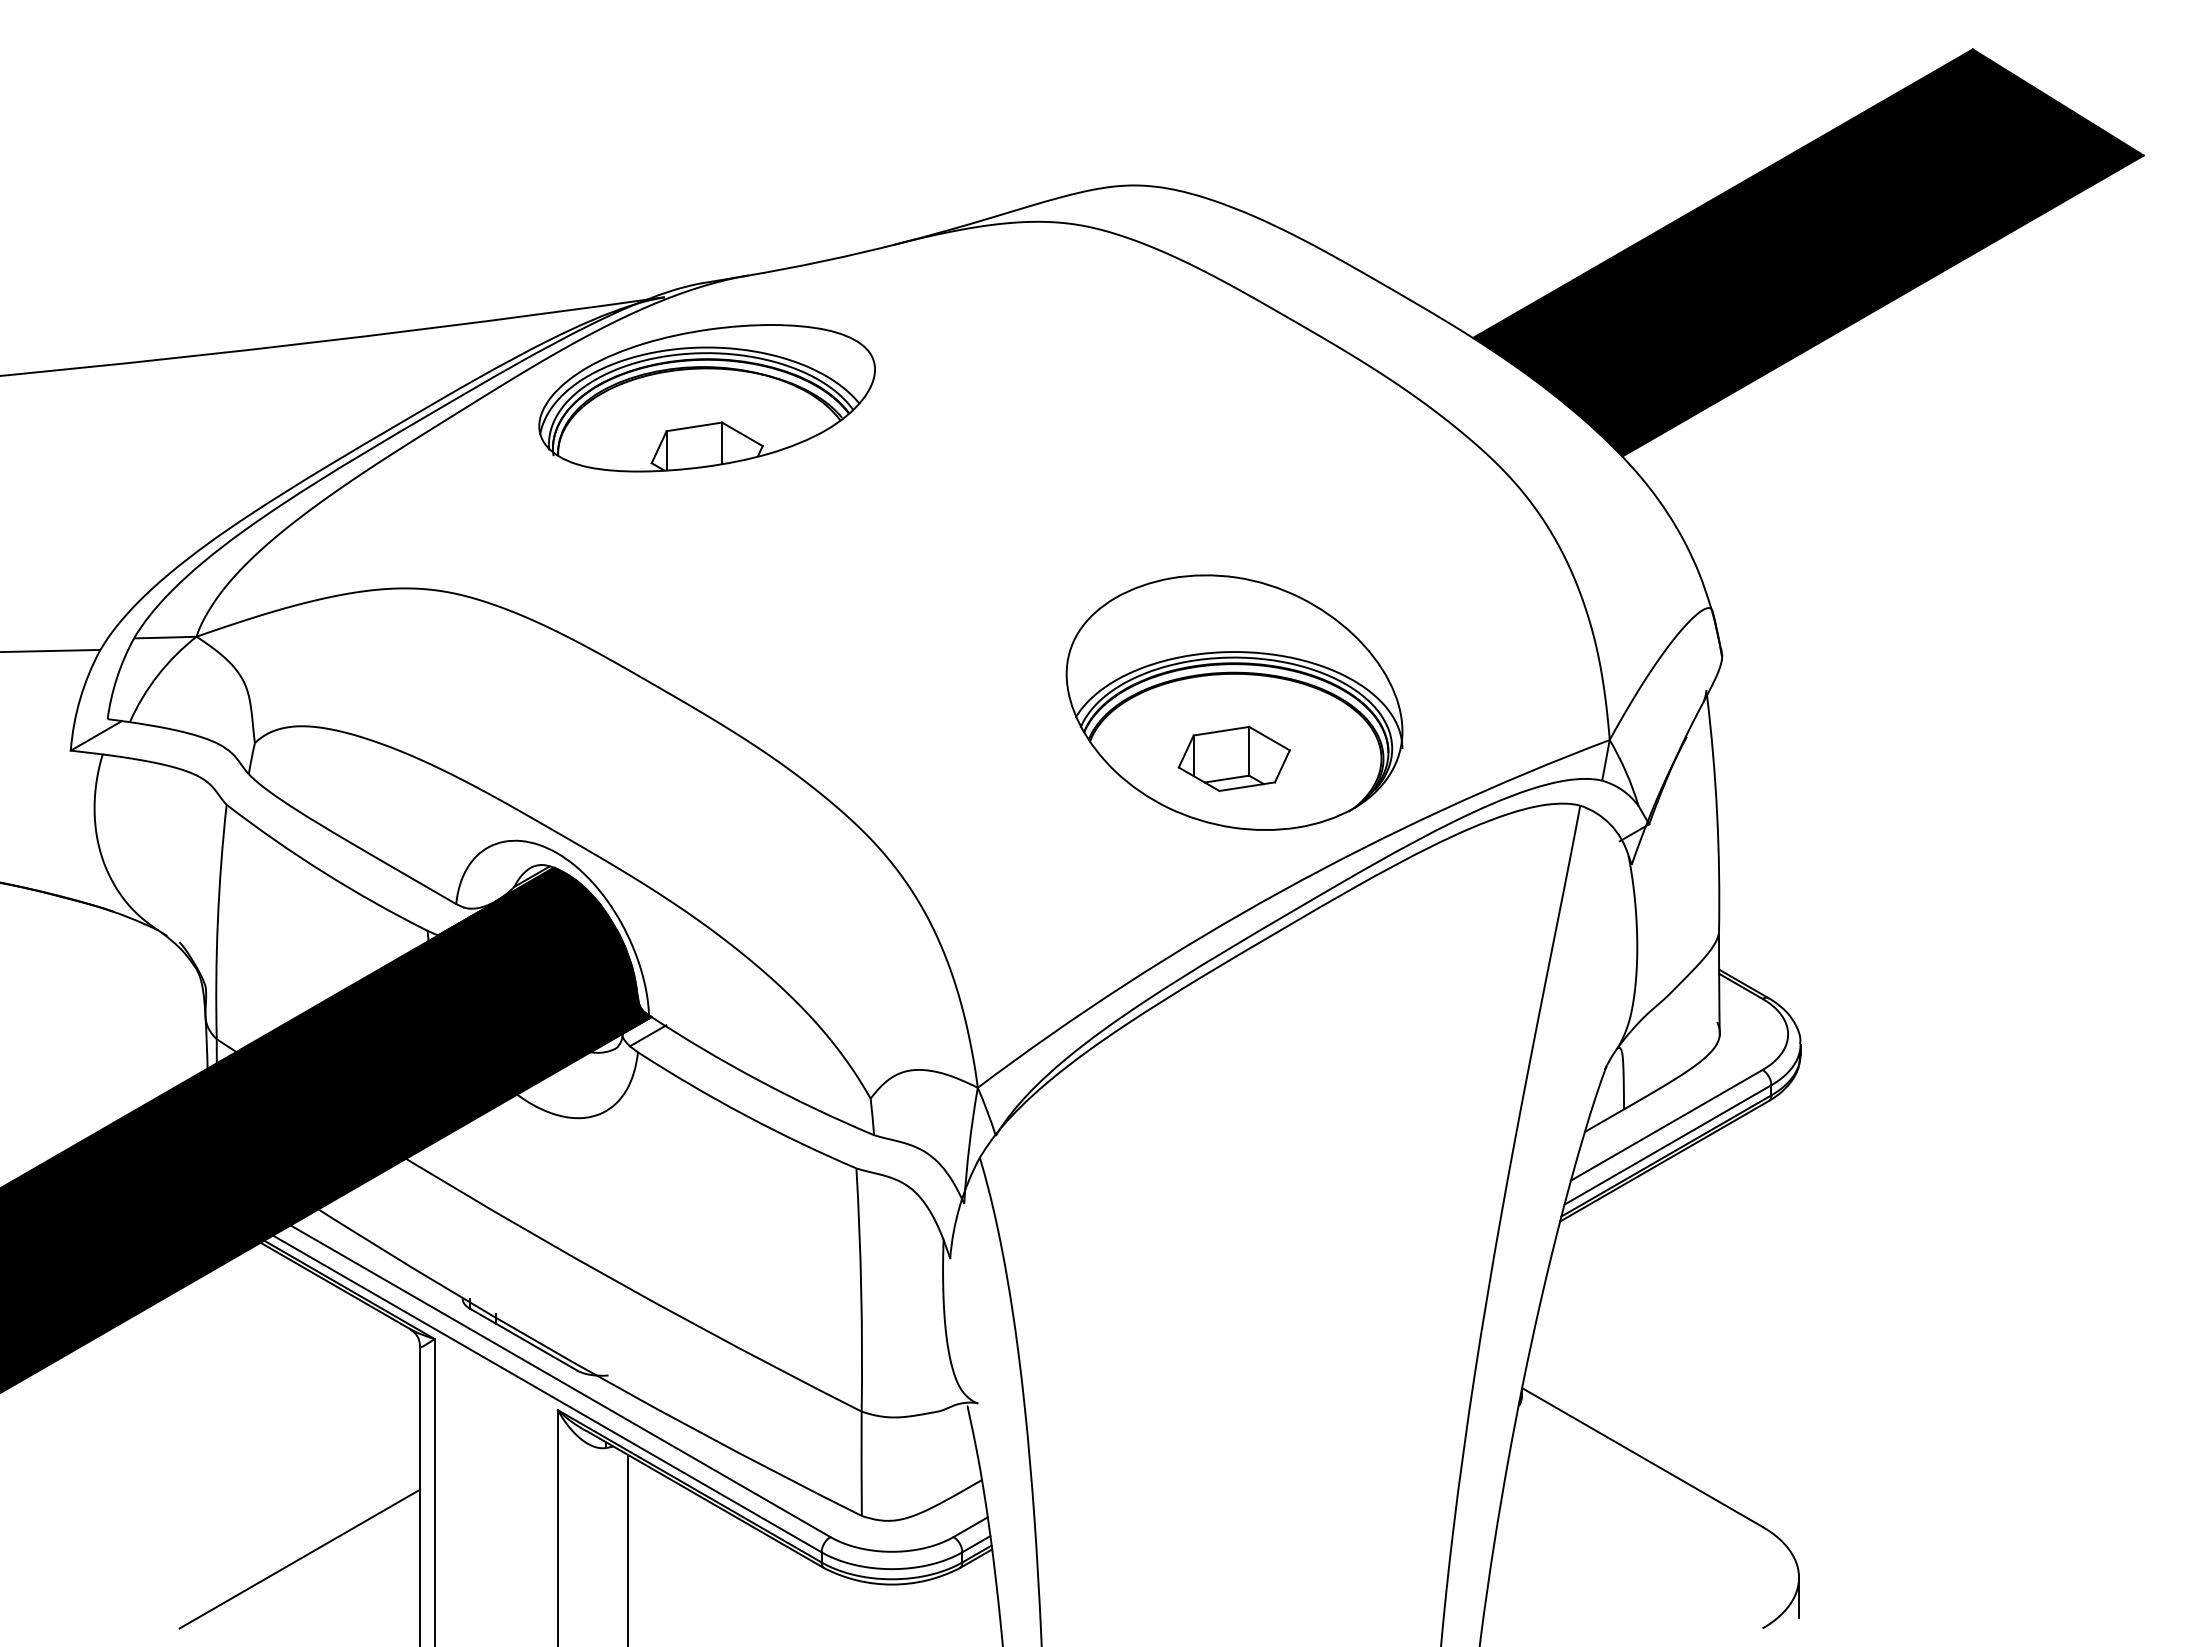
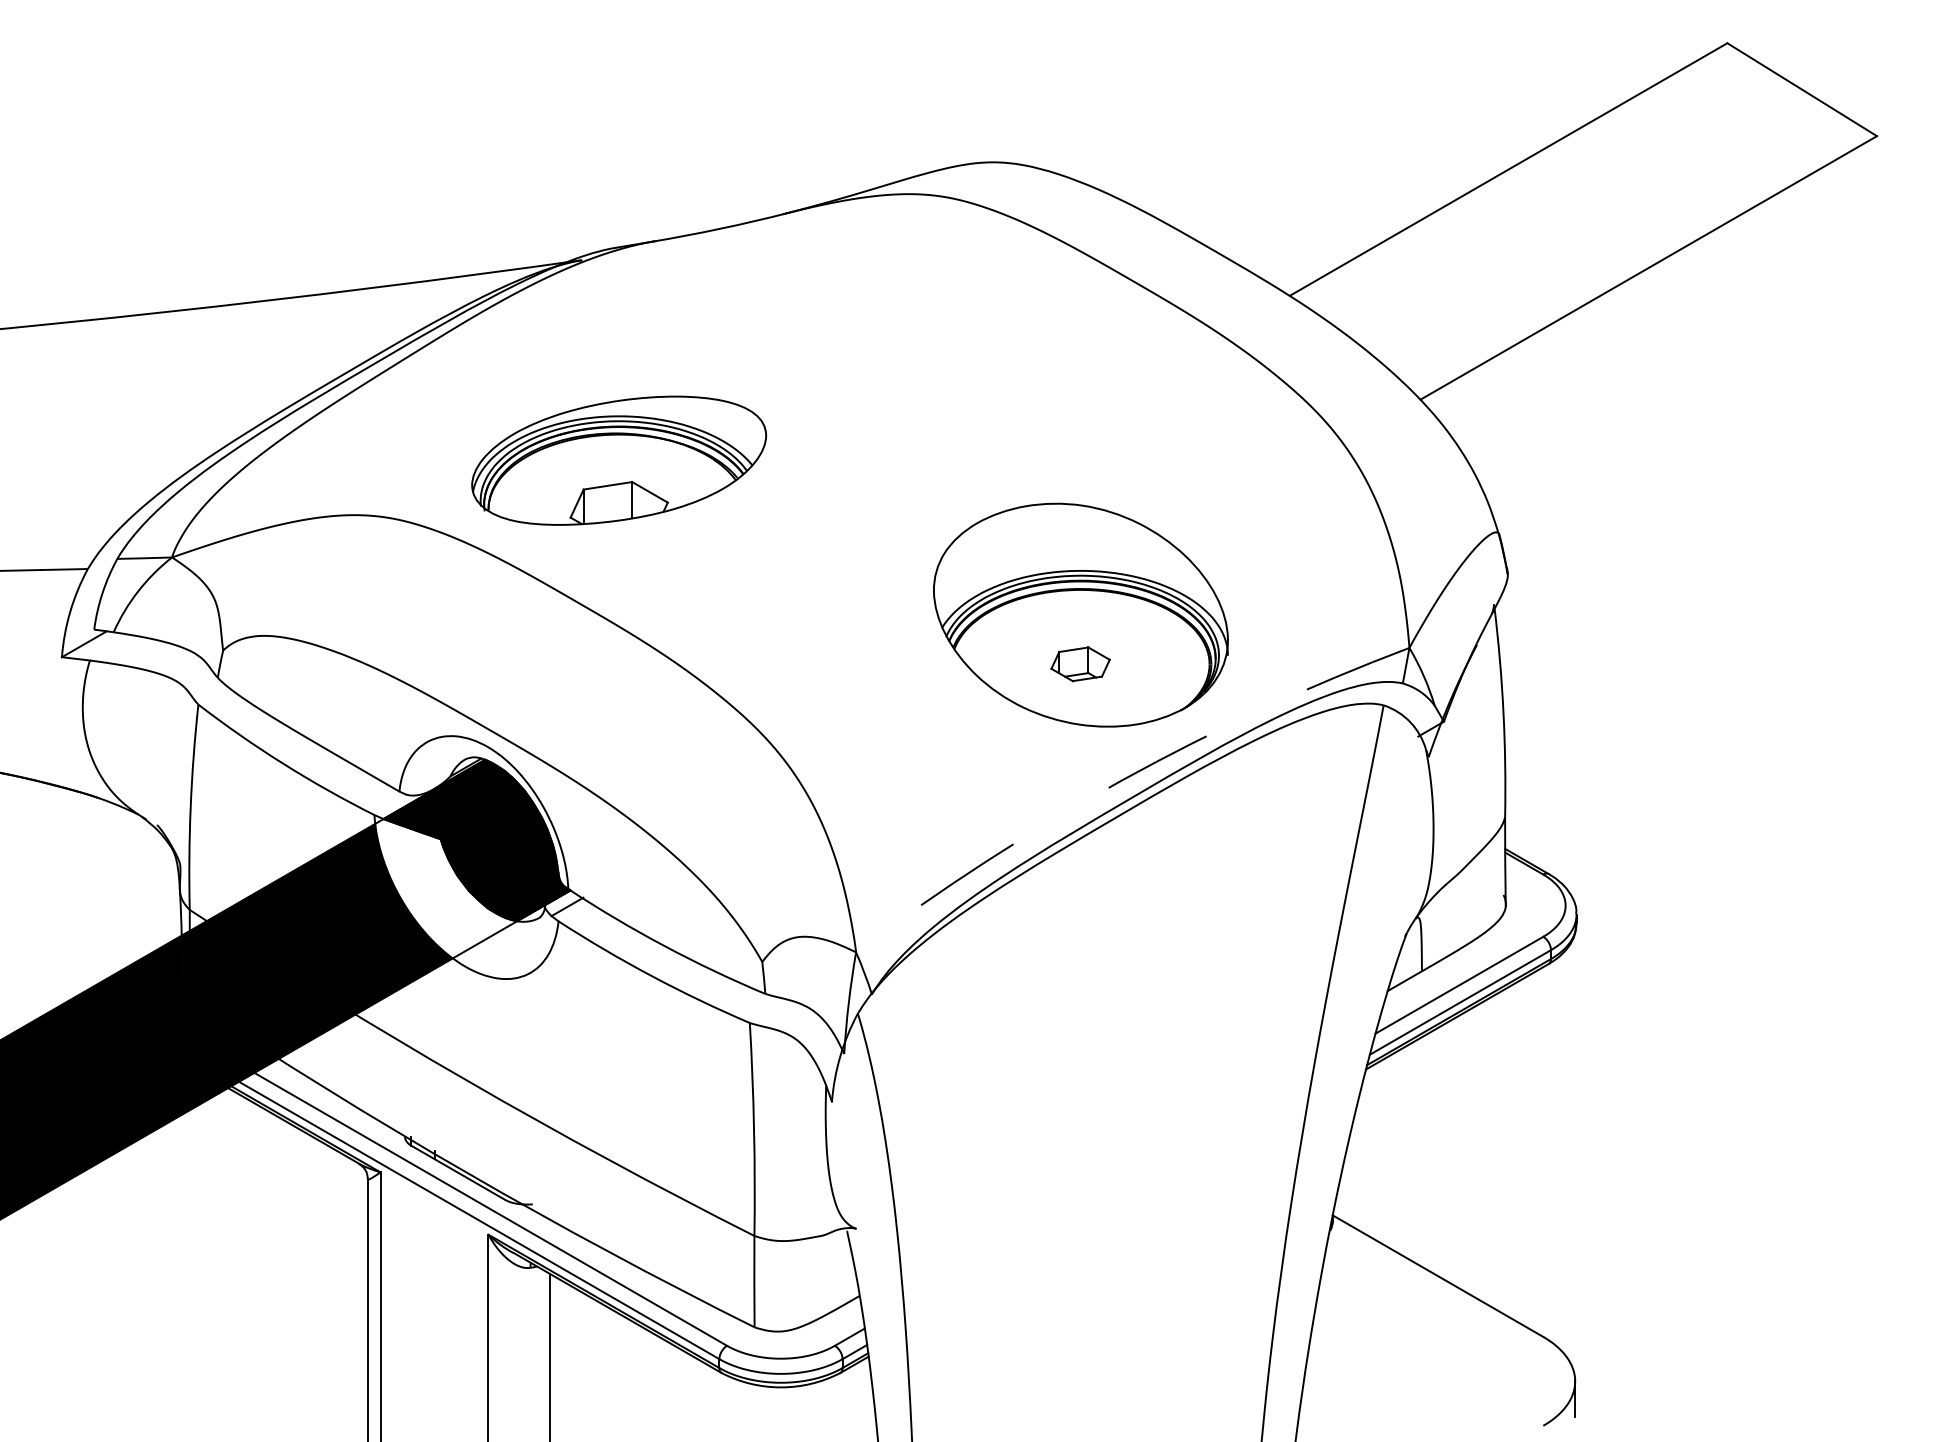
fill: (1808, 252) -> (1583, 221), removed
part: (706, 398) -> (618, 460), moved
part: (1233, 758) -> (1080, 664), size x0.6
arc: (1281, 891) -> (1122, 780), solid -> dashed
fill: (509, 1014) -> (446, 888), removed
line: (299, 1558) -> (262, 1364), removed

